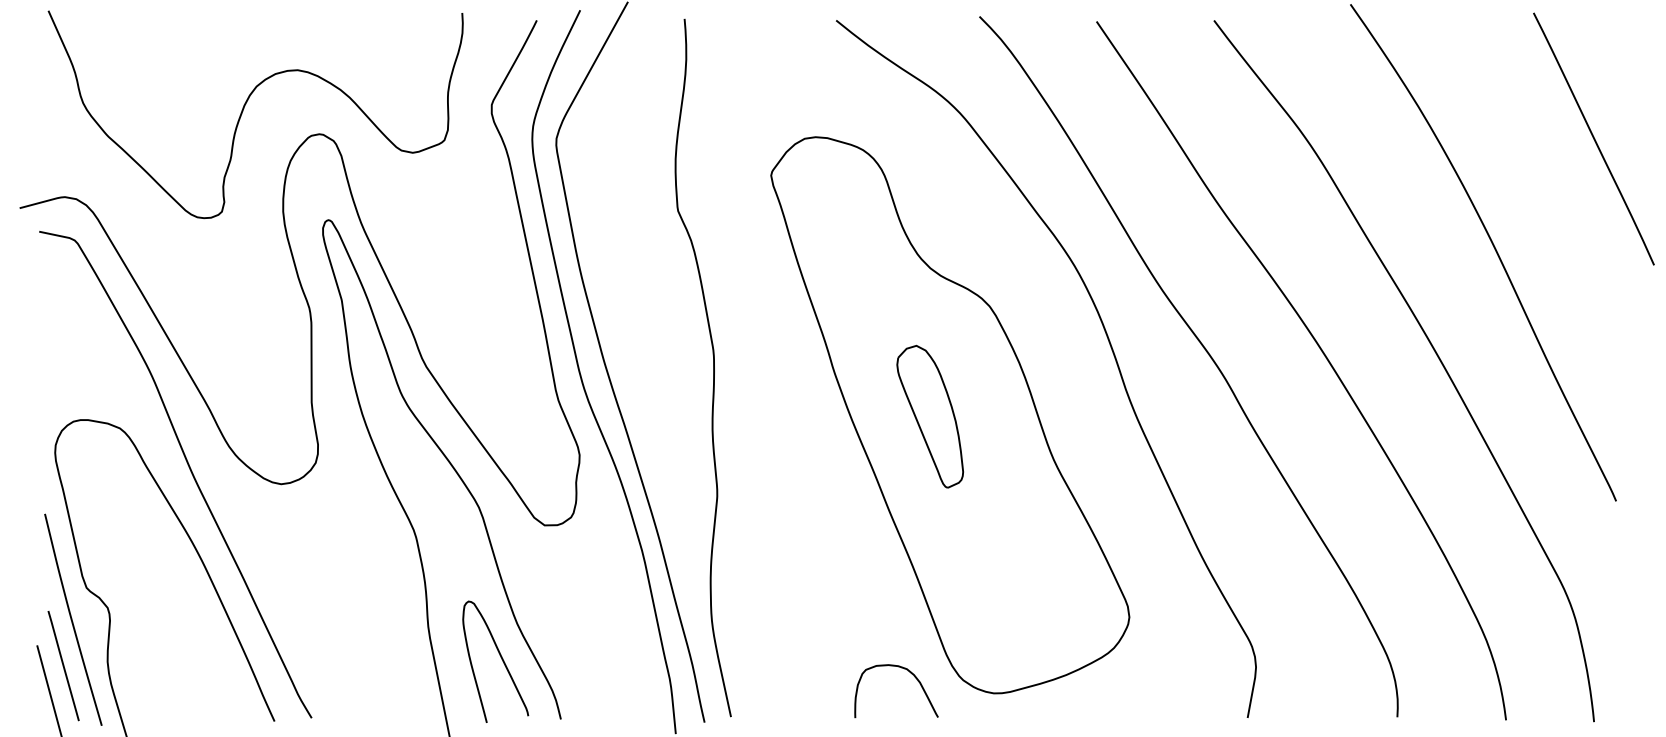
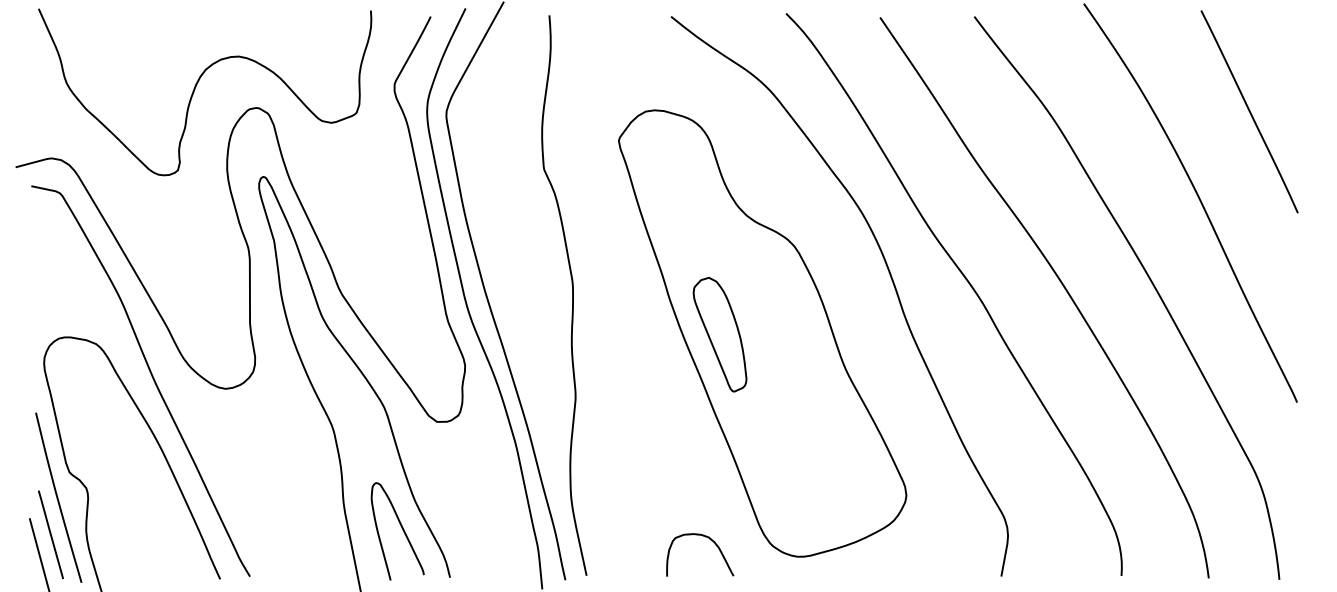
line: (1593, 138) -> (1249, 111), moved
part: (929, 416) -> (719, 334), moved
curve: (911, 674) -> (712, 541), moved

